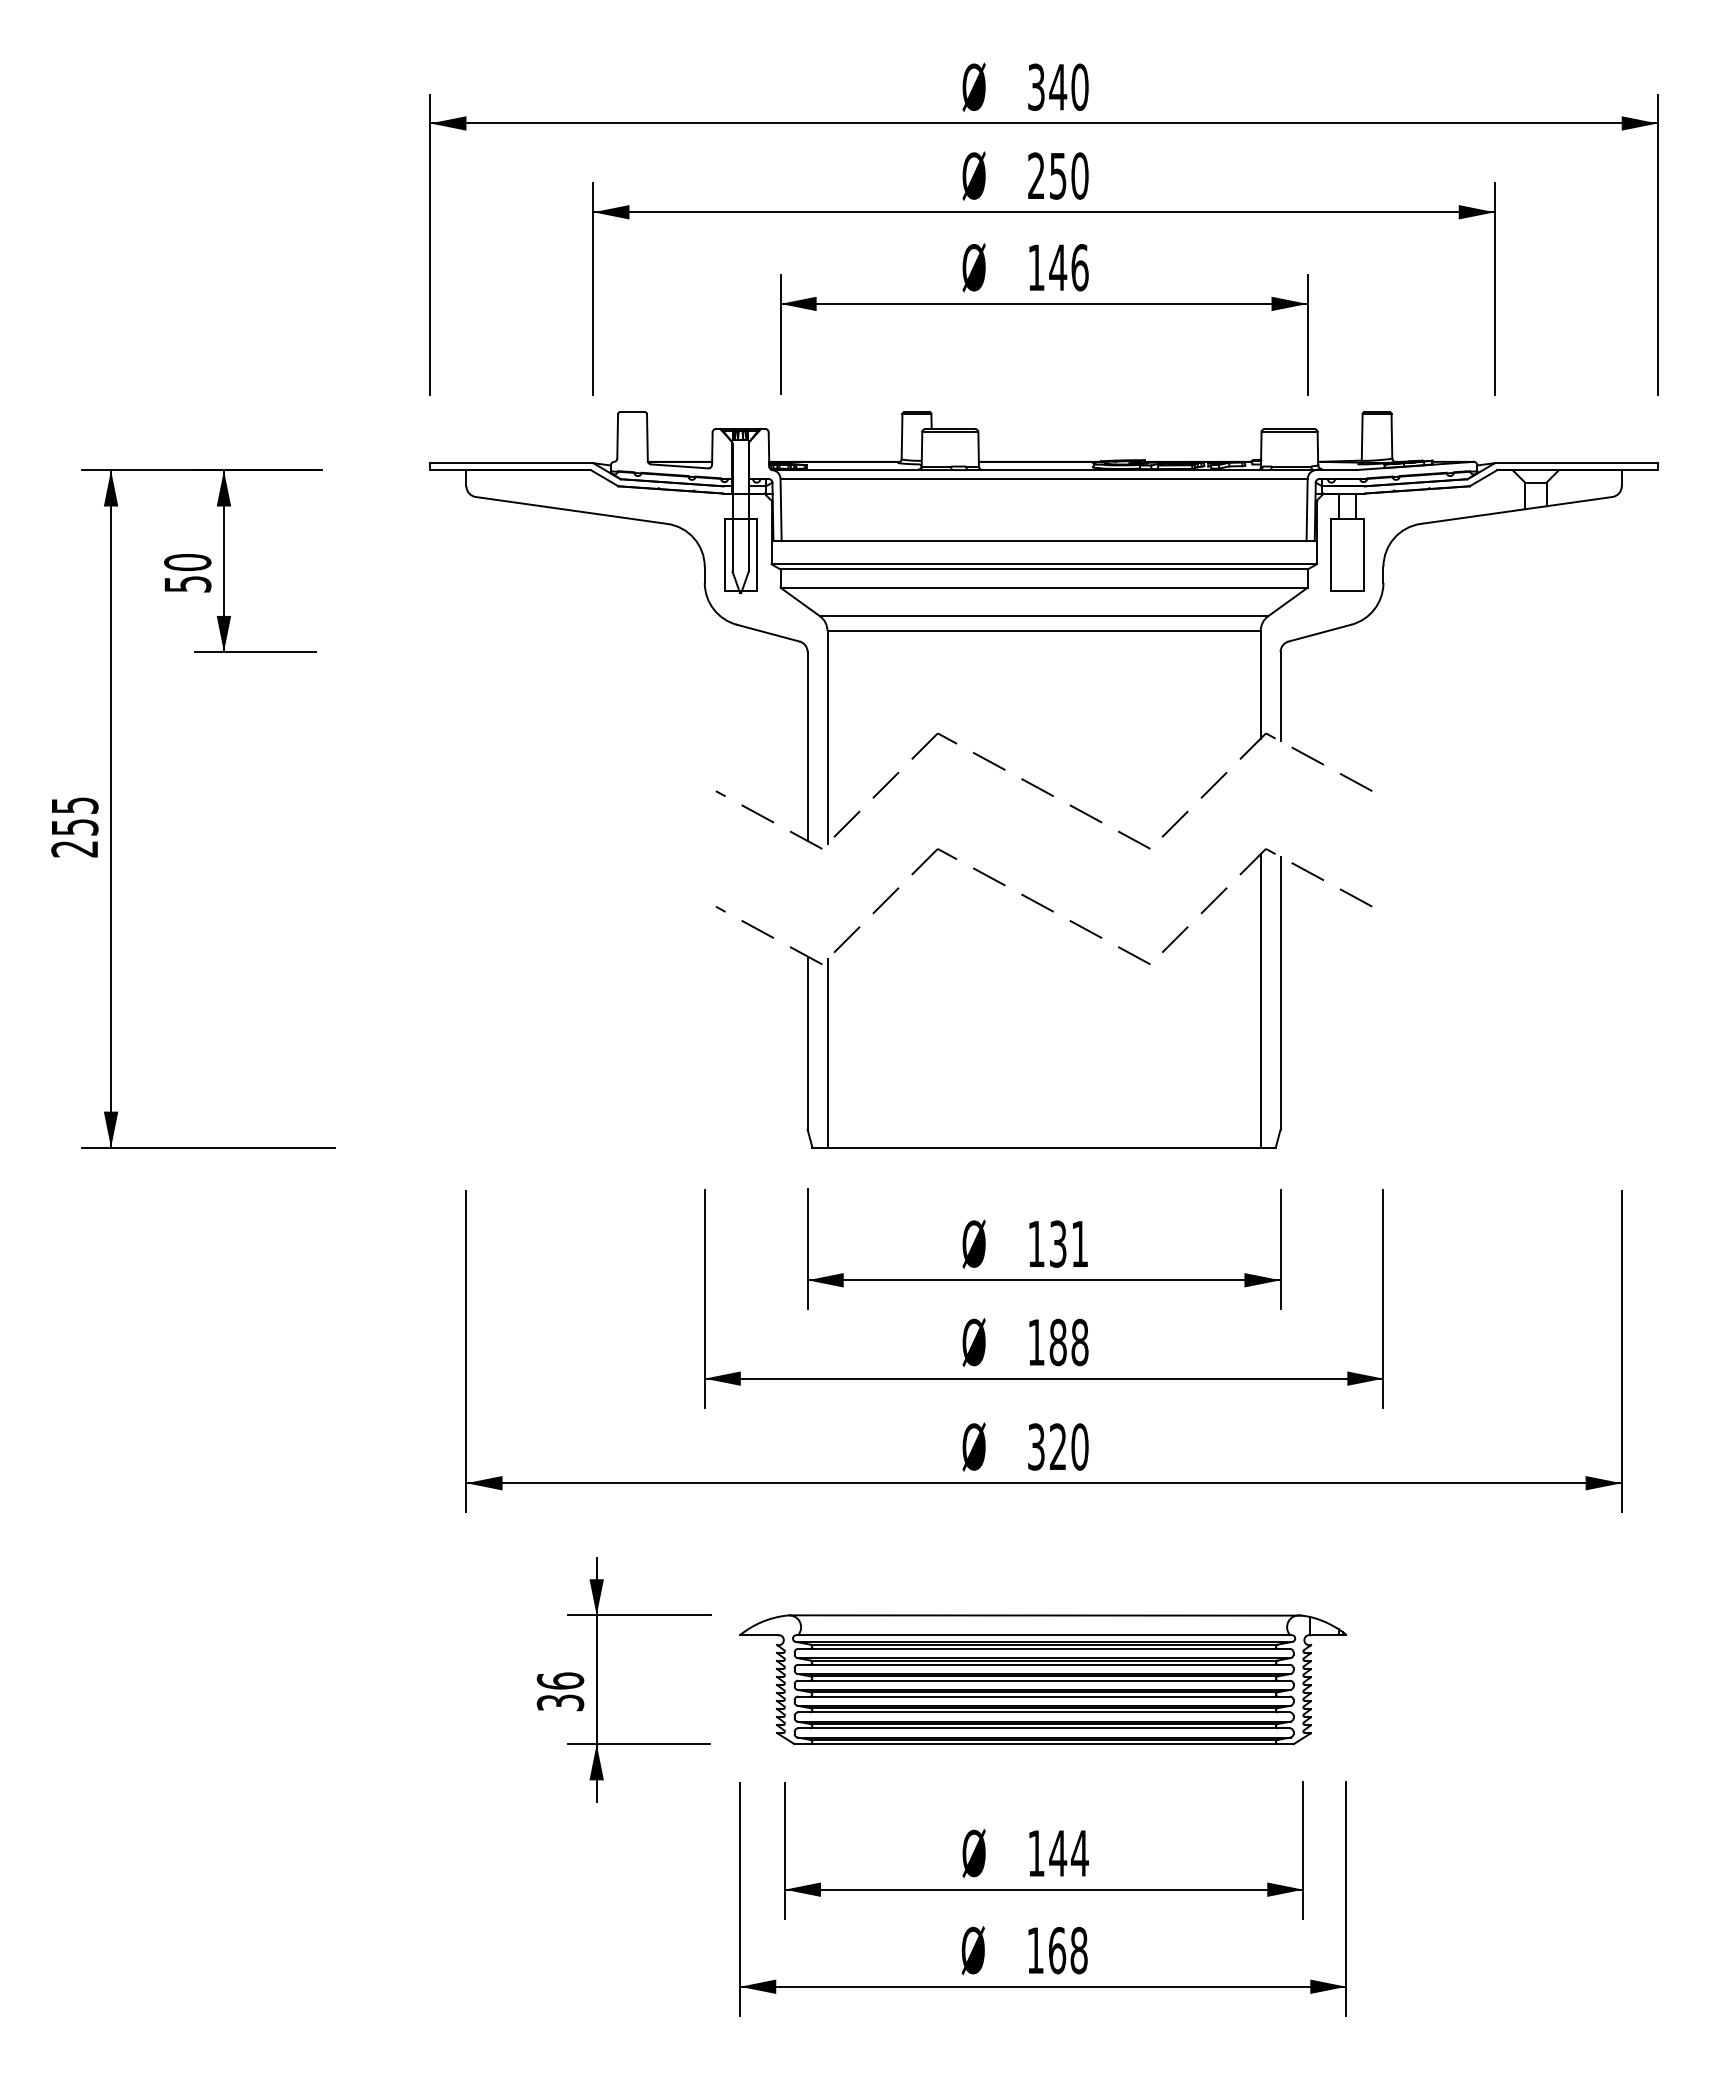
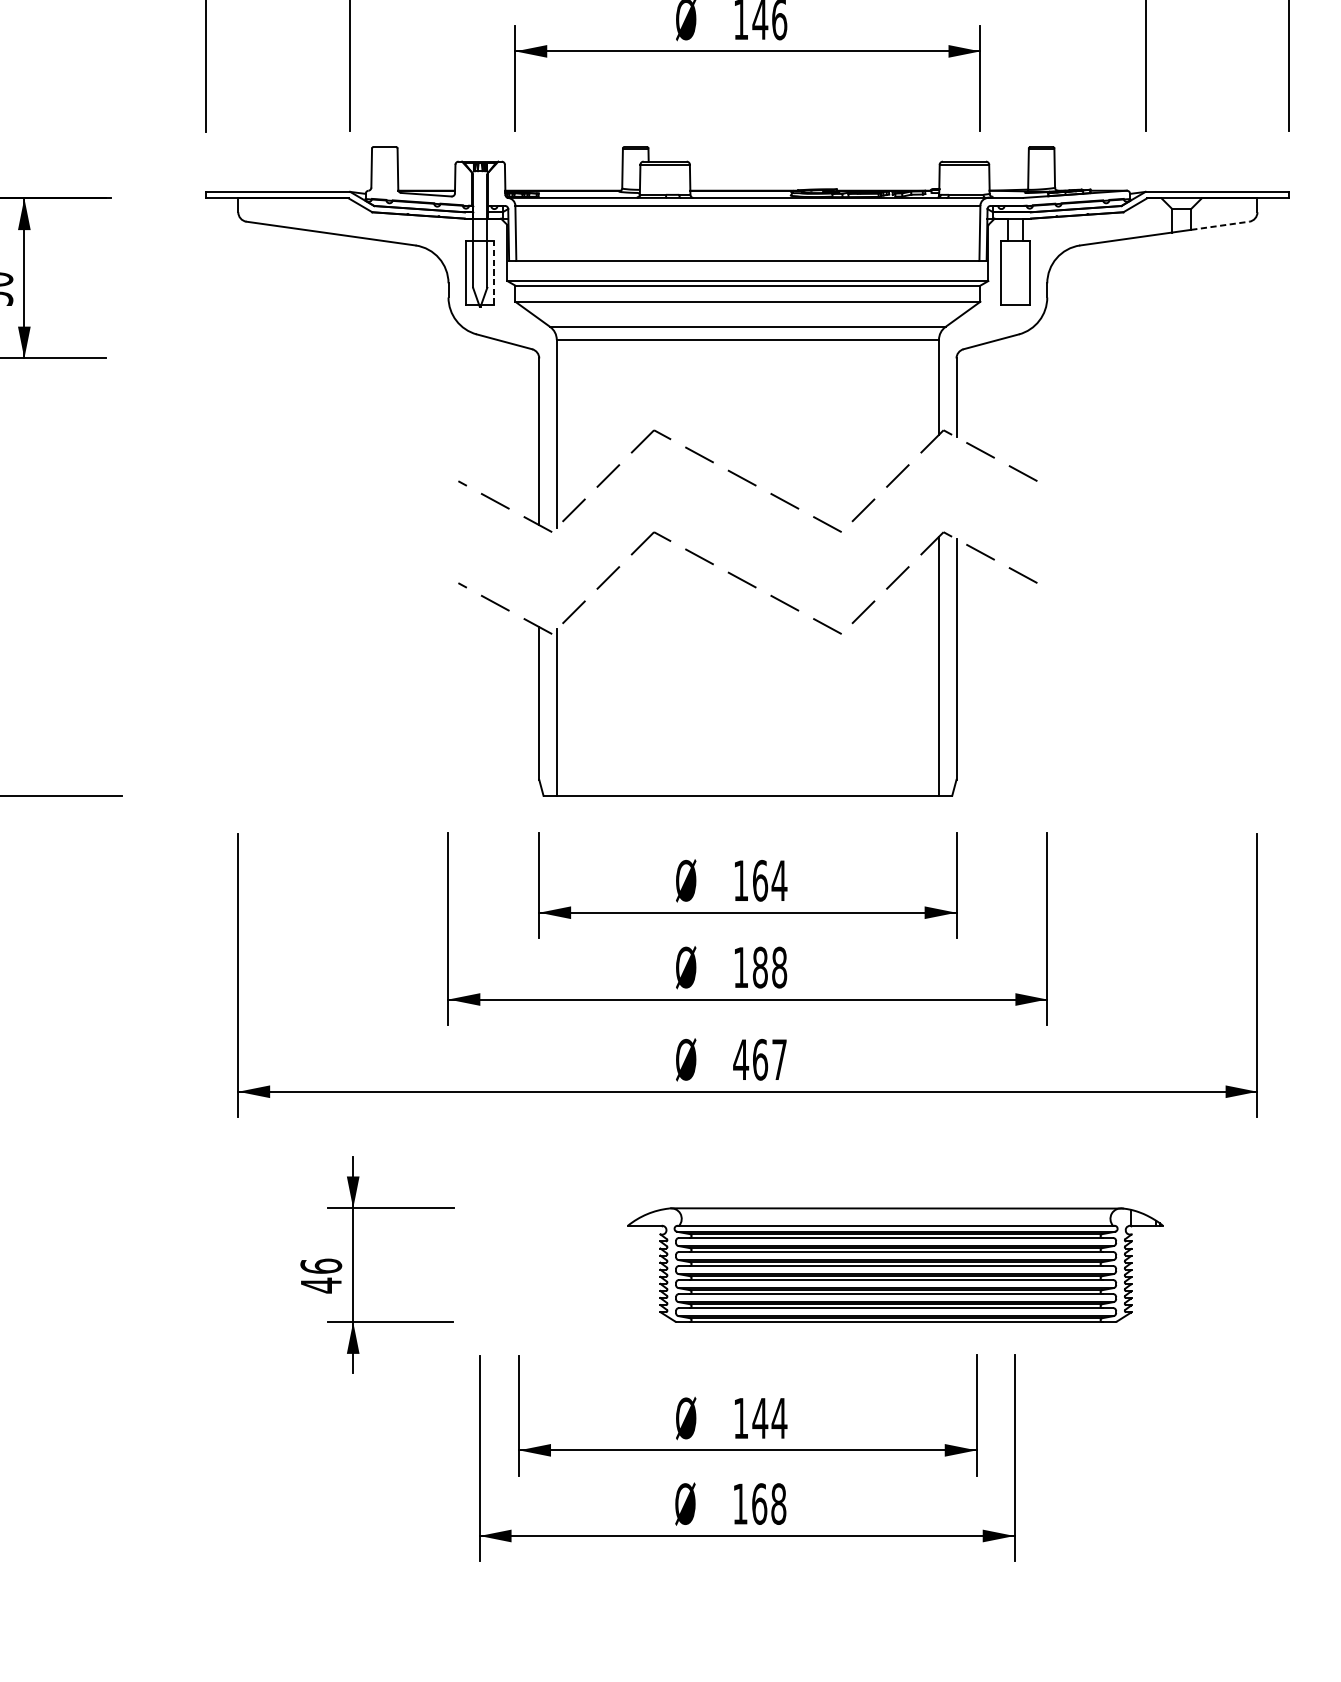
line: (1580, 501) -> (1221, 225), solid -> dashed
line: (756, 554) -> (494, 272), solid -> dashed
text: (1068, 1243) -> (769, 880), 131 -> 164
text: (1057, 1446) -> (759, 1059), 320 -> 467
part: (1043, 1679) -> (895, 1264), moved
text: (560, 1703) -> (321, 1286), 36 -> 46

